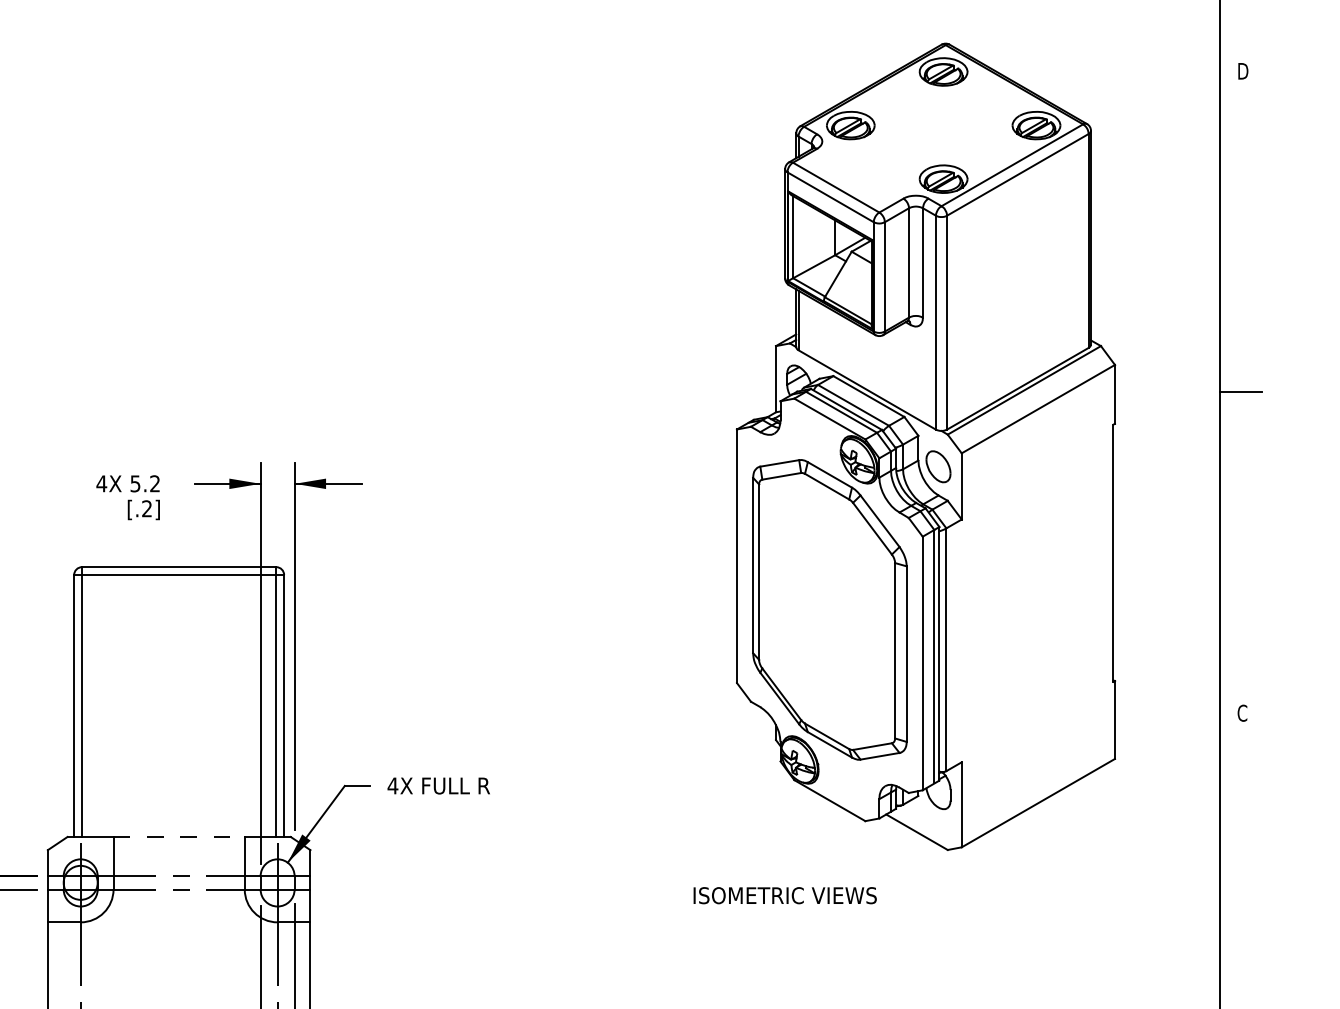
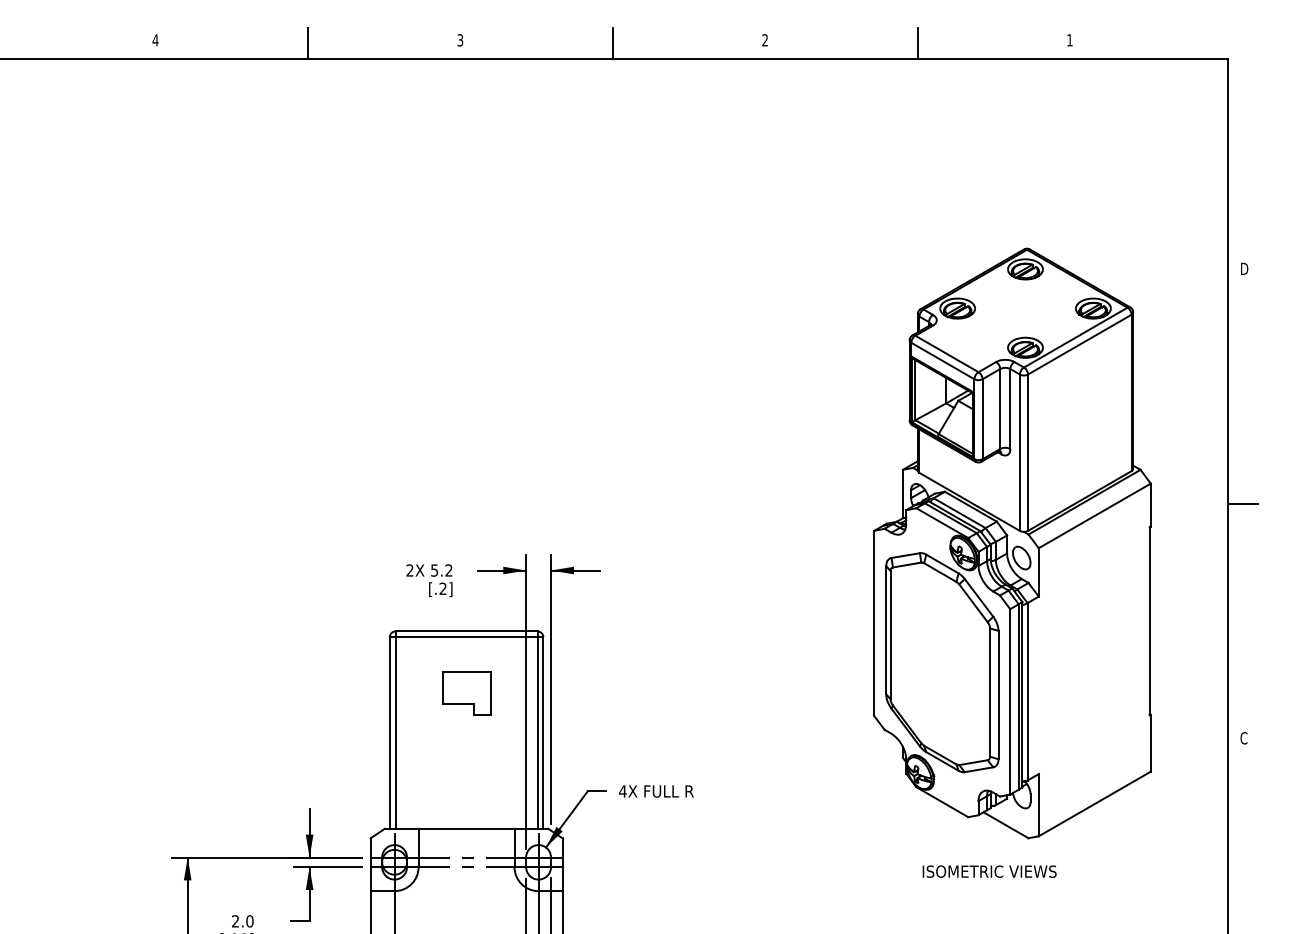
text: (101, 483) -> (409, 570), 4X -> 2X
part: (179, 652) -> (466, 693), added
line: (179, 836) -> (466, 828), dashed -> solid
text: (784, 895) -> (989, 871), moved

